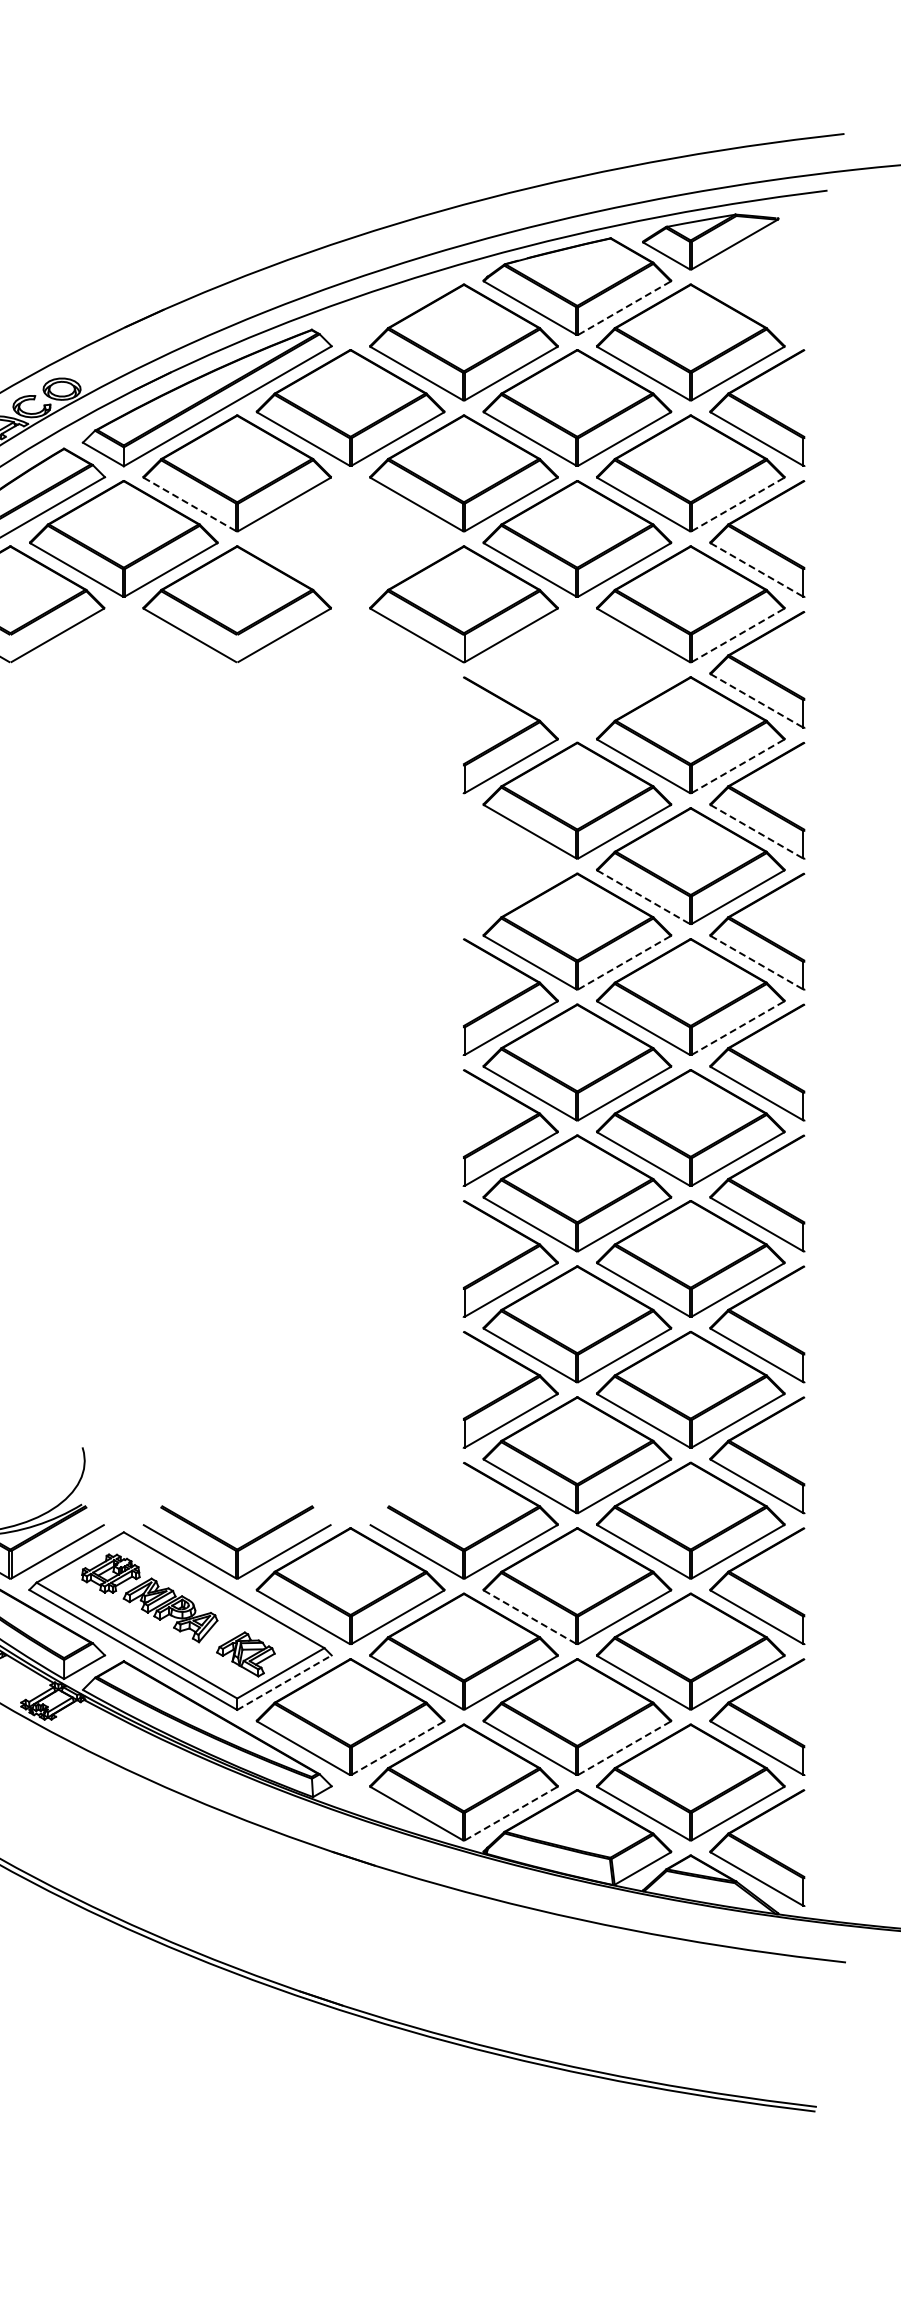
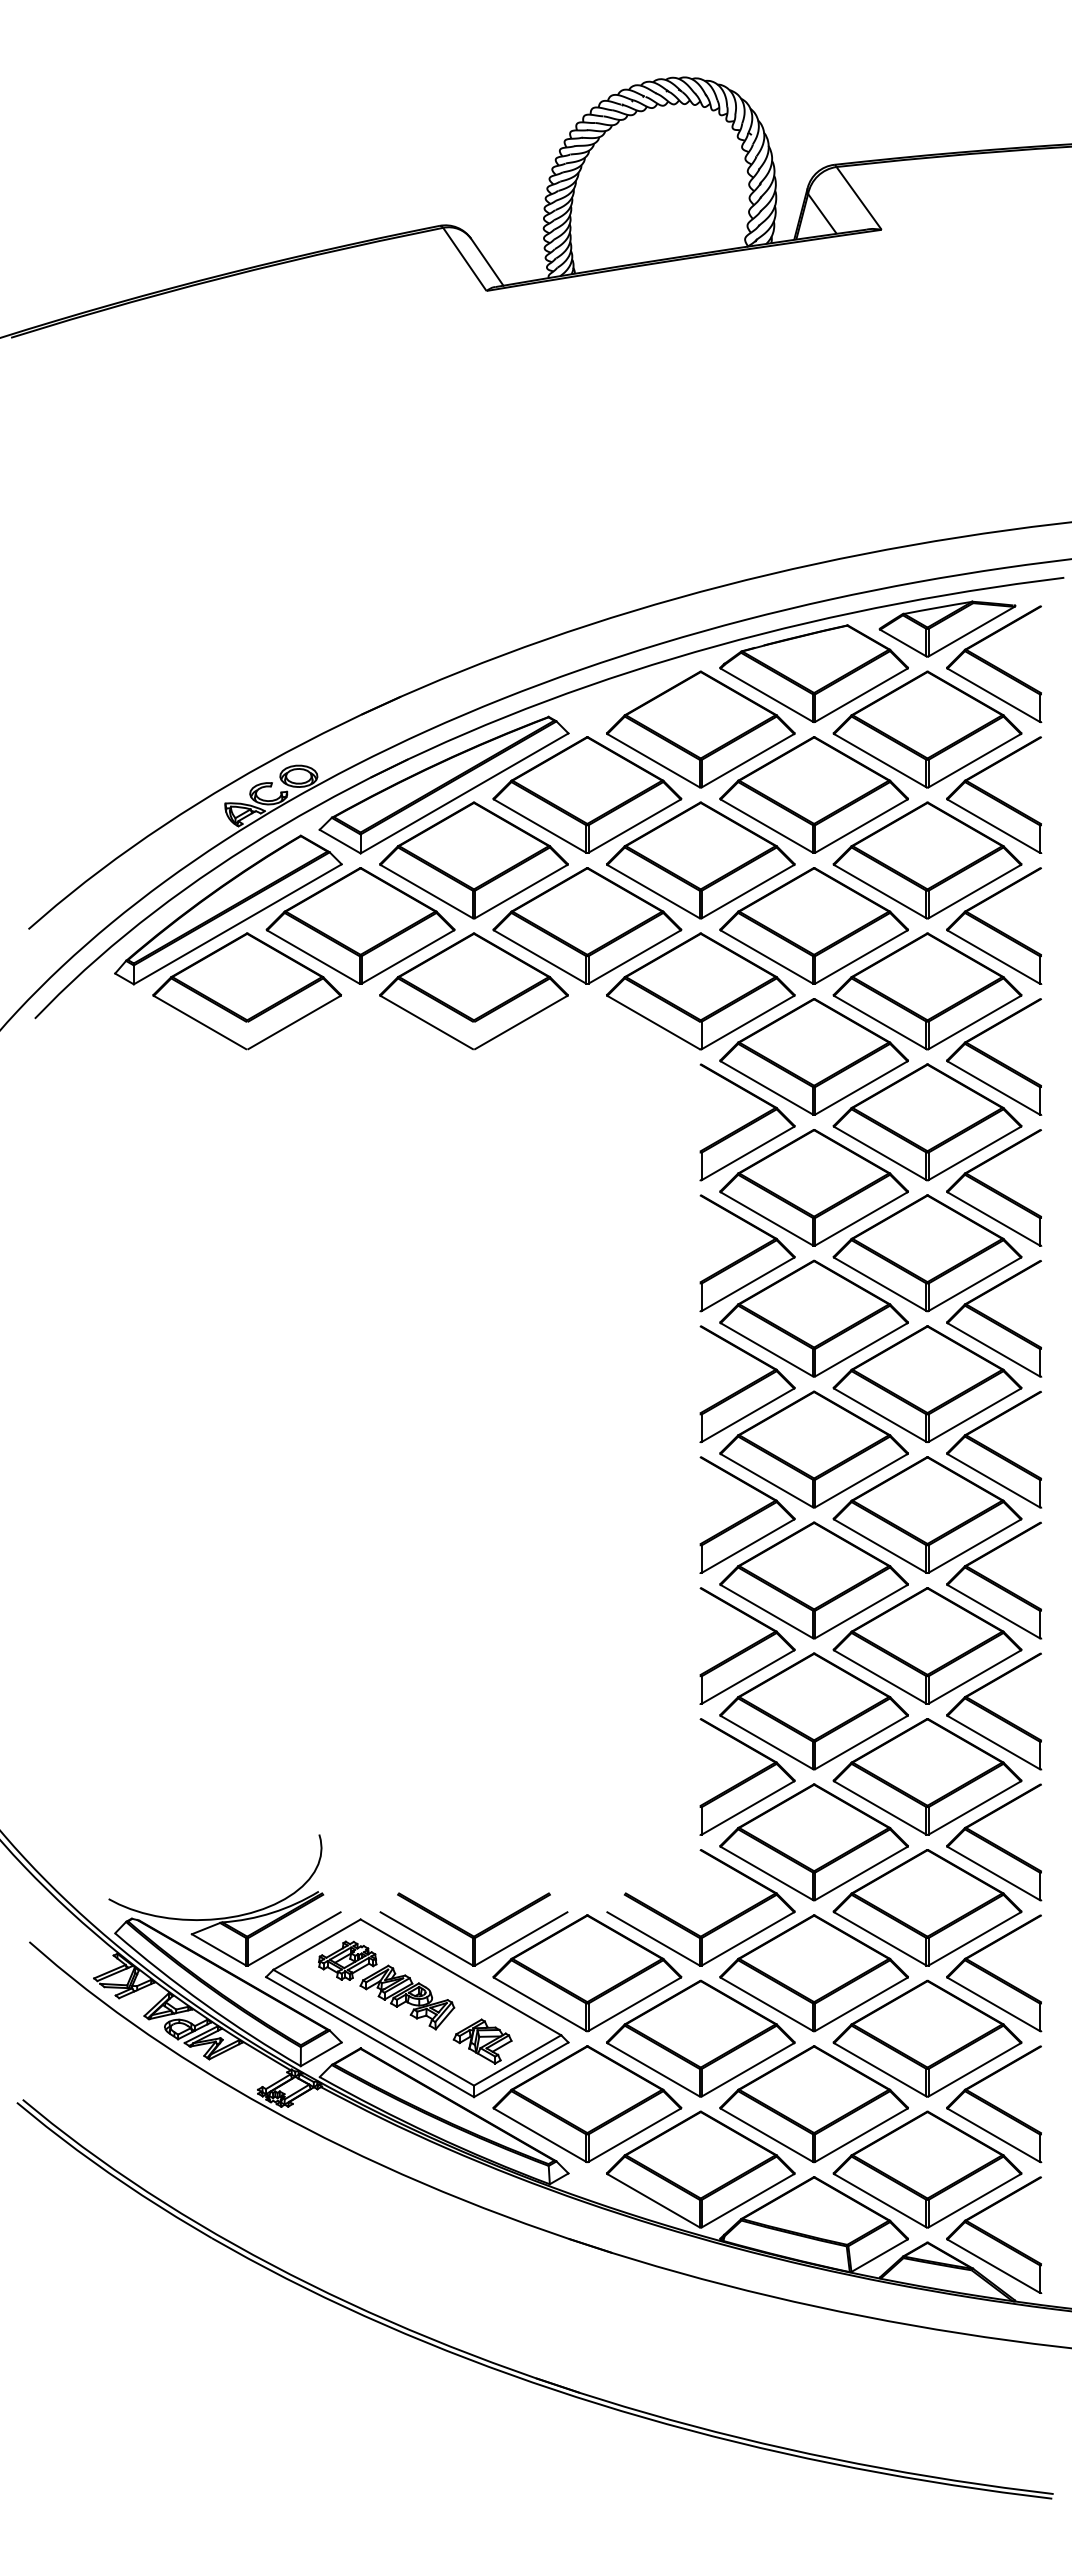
part: (757, 277) -> (994, 664), added
line: (624, 308) -> (861, 695), dashed -> solid
line: (190, 504) -> (427, 891), dashed -> solid
line: (738, 504) -> (975, 891), dashed -> solid
part: (350, 538) -> (587, 925), added
line: (757, 570) -> (994, 957), dashed -> solid
line: (738, 635) -> (975, 1022), dashed -> solid
part: (576, 669) -> (813, 1056), added
line: (757, 701) -> (994, 1088), dashed -> solid
line: (738, 766) -> (975, 1153), dashed -> solid
line: (757, 832) -> (994, 1219), dashed -> solid
part: (510, 866) -> (747, 1253), added
line: (643, 897) -> (880, 1284), dashed -> solid
line: (624, 962) -> (861, 1349), dashed -> solid
line: (757, 963) -> (994, 1350), dashed -> solid
line: (738, 1028) -> (975, 1415), dashed -> solid
line: (530, 1617) -> (767, 2004), dashed -> solid
line: (284, 1682) -> (521, 2069), dashed -> solid
line: (398, 1748) -> (635, 2135), dashed -> solid
line: (624, 1748) -> (861, 2135), dashed -> solid
line: (511, 1813) -> (748, 2200), dashed -> solid

